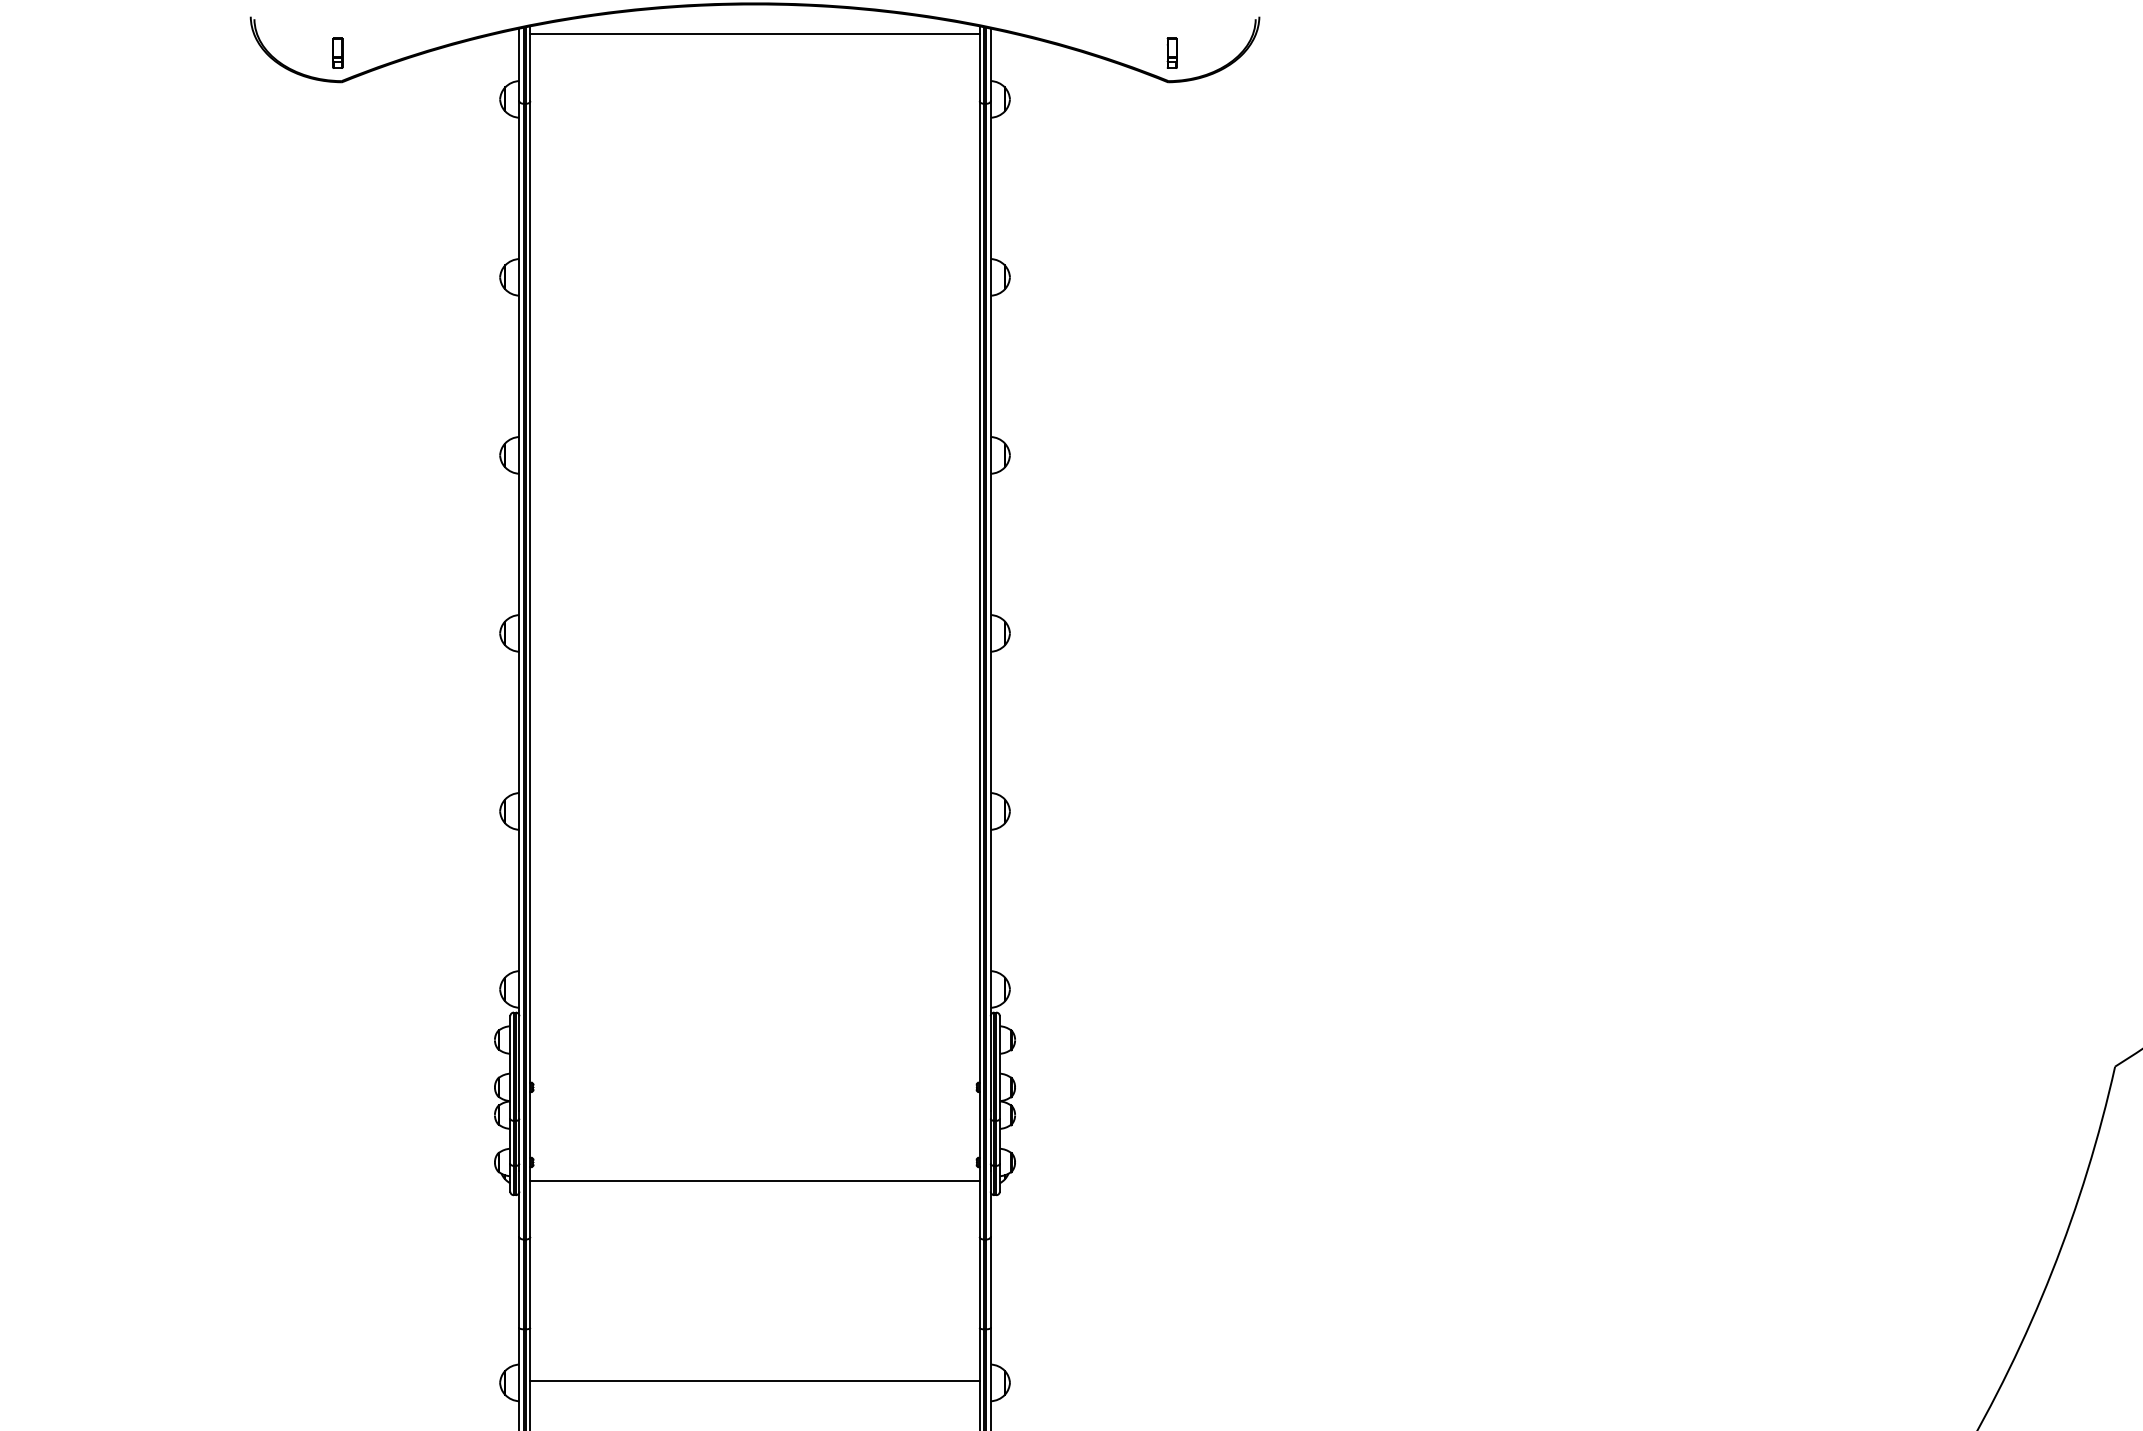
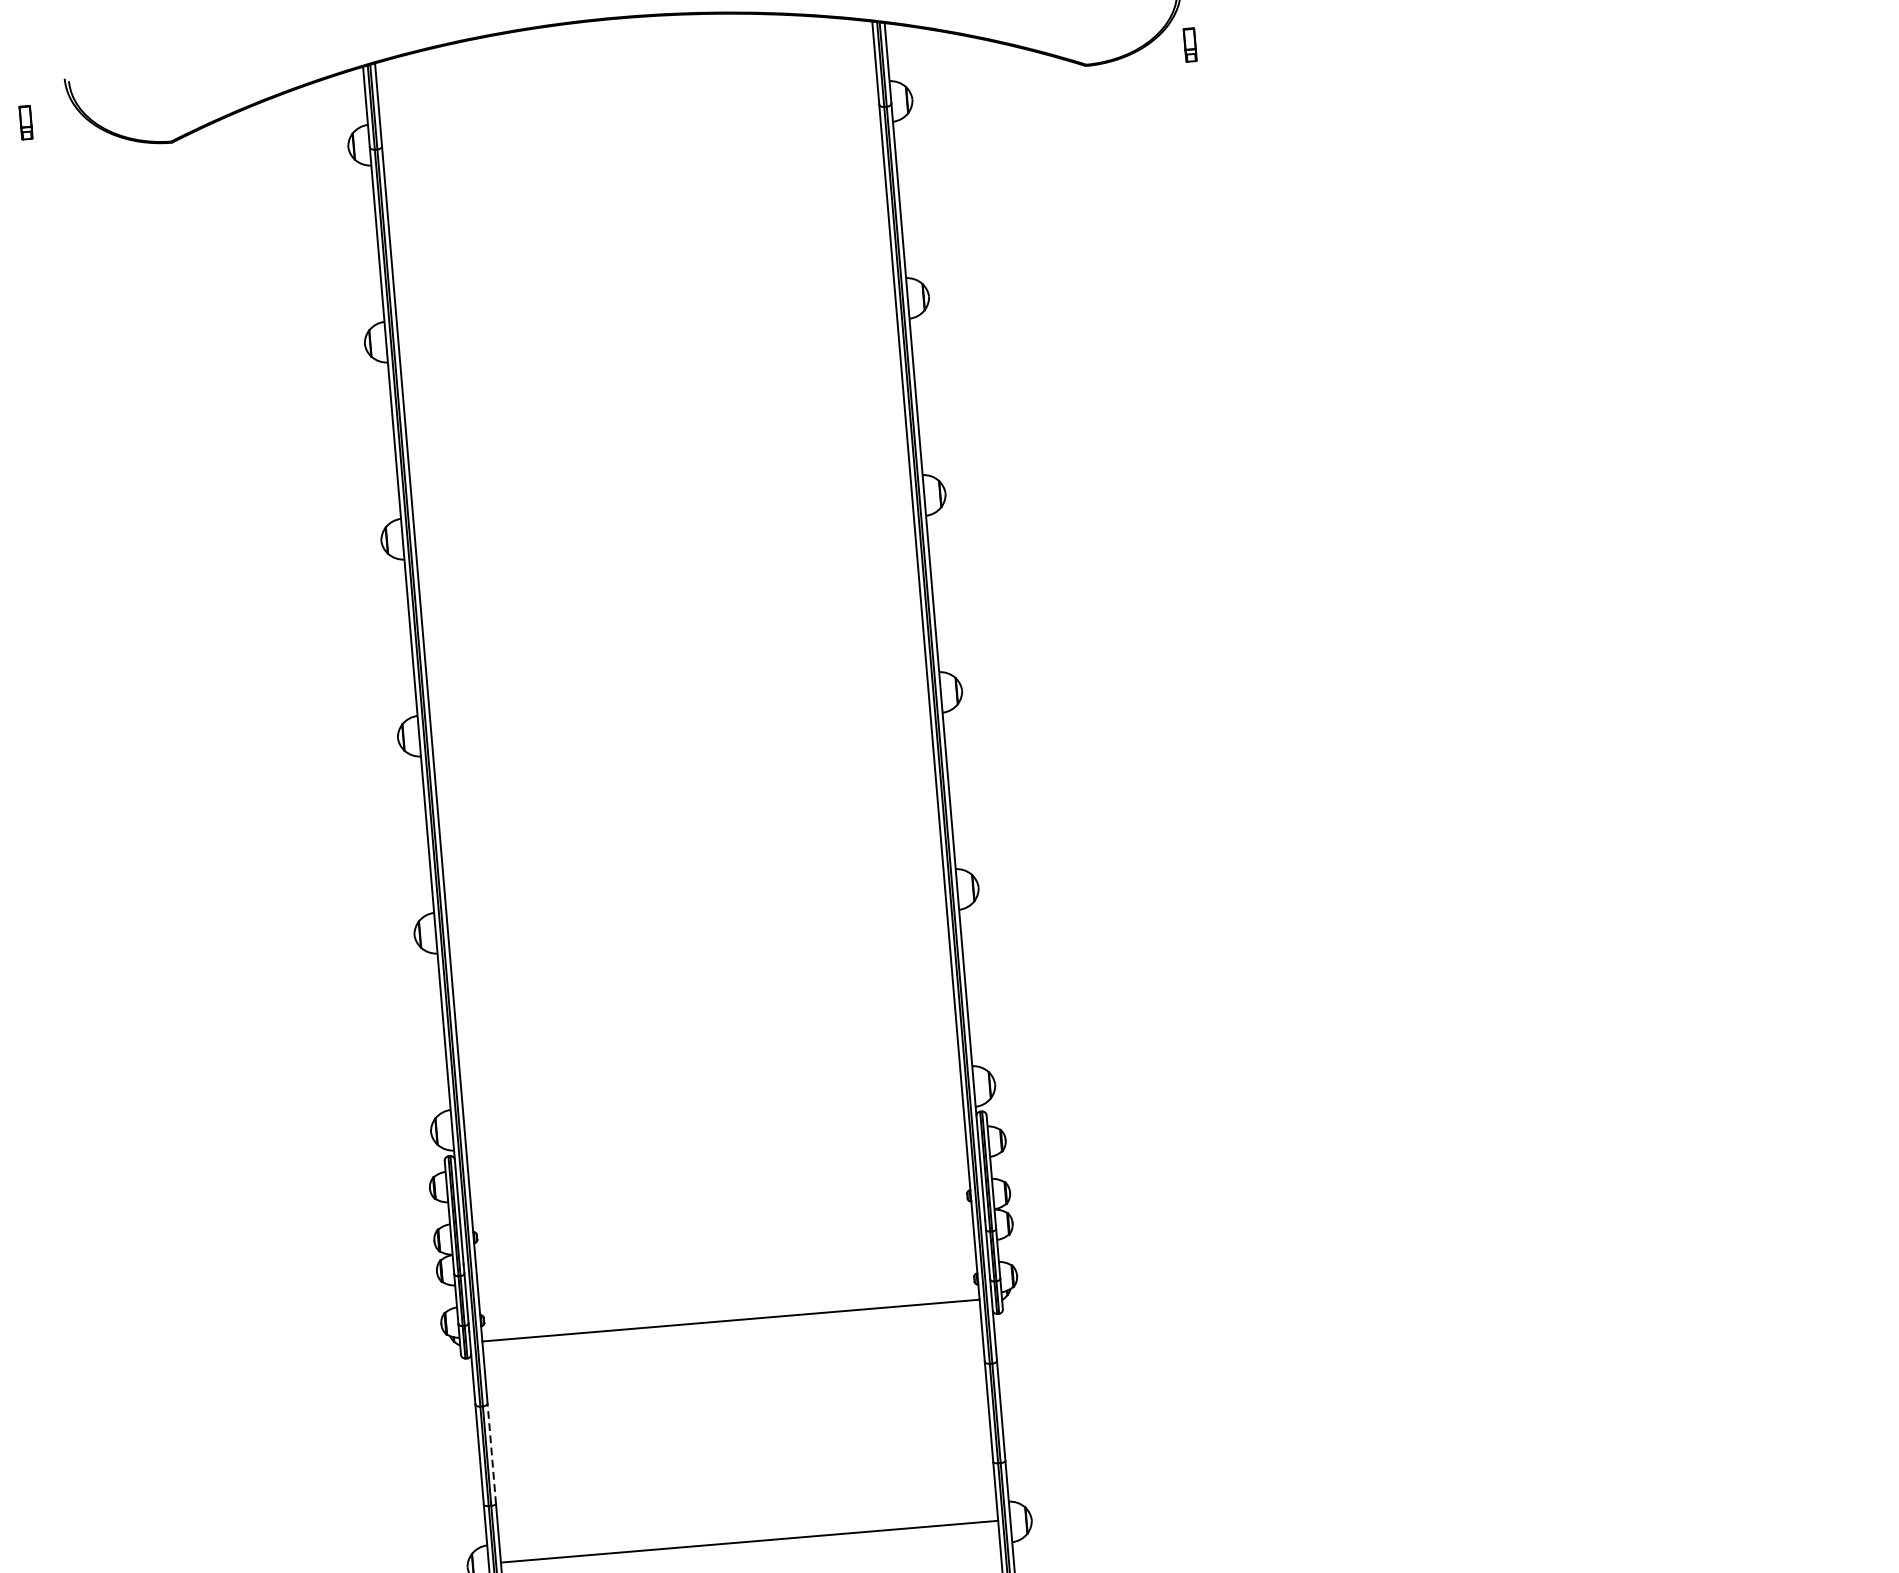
line: (754, 33) -> (623, 50), removed
part: (337, 52) -> (25, 121), moved
part: (1171, 52) -> (1189, 44), moved
line: (530, 1282) -> (491, 1453), solid -> dashed

